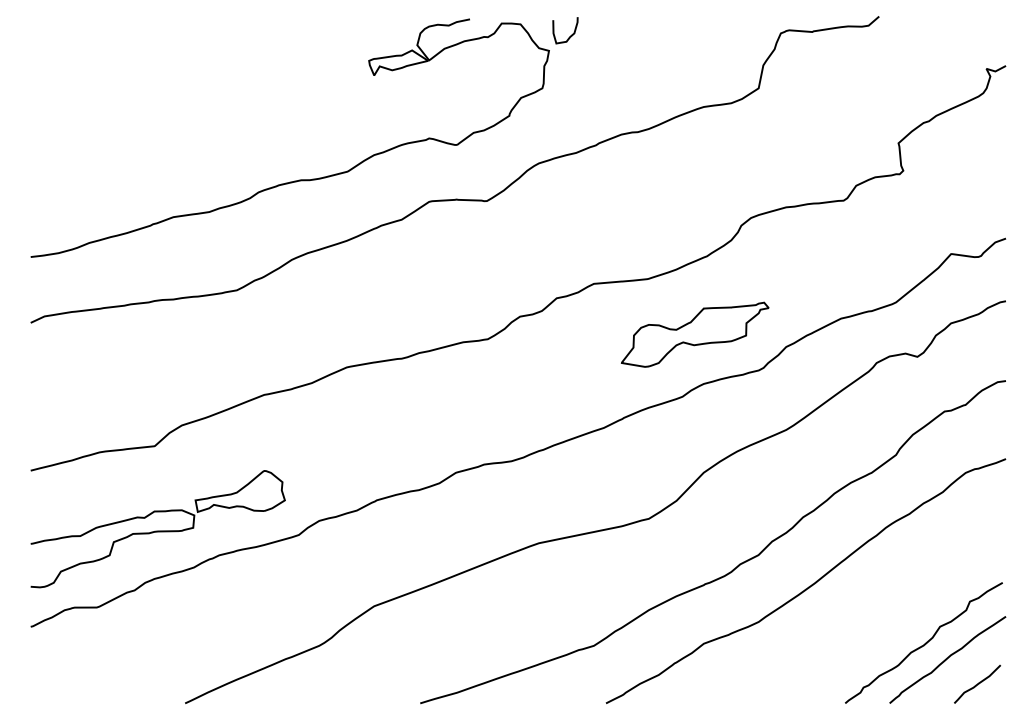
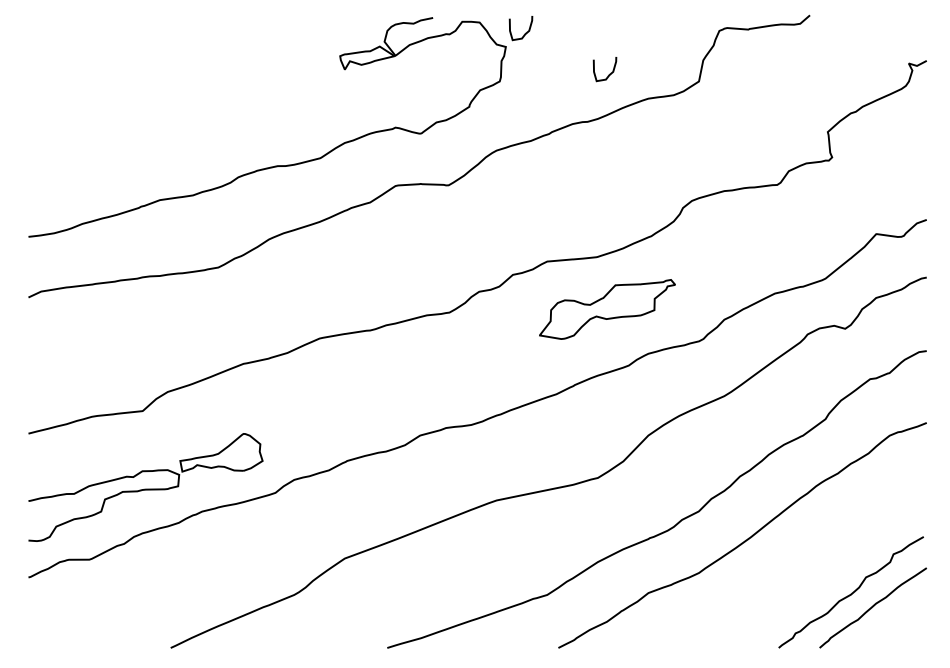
curve: (661, 79) -> (609, 73), added
part: (695, 334) -> (607, 309), moved
curve: (977, 684) -> (900, 630), removed

